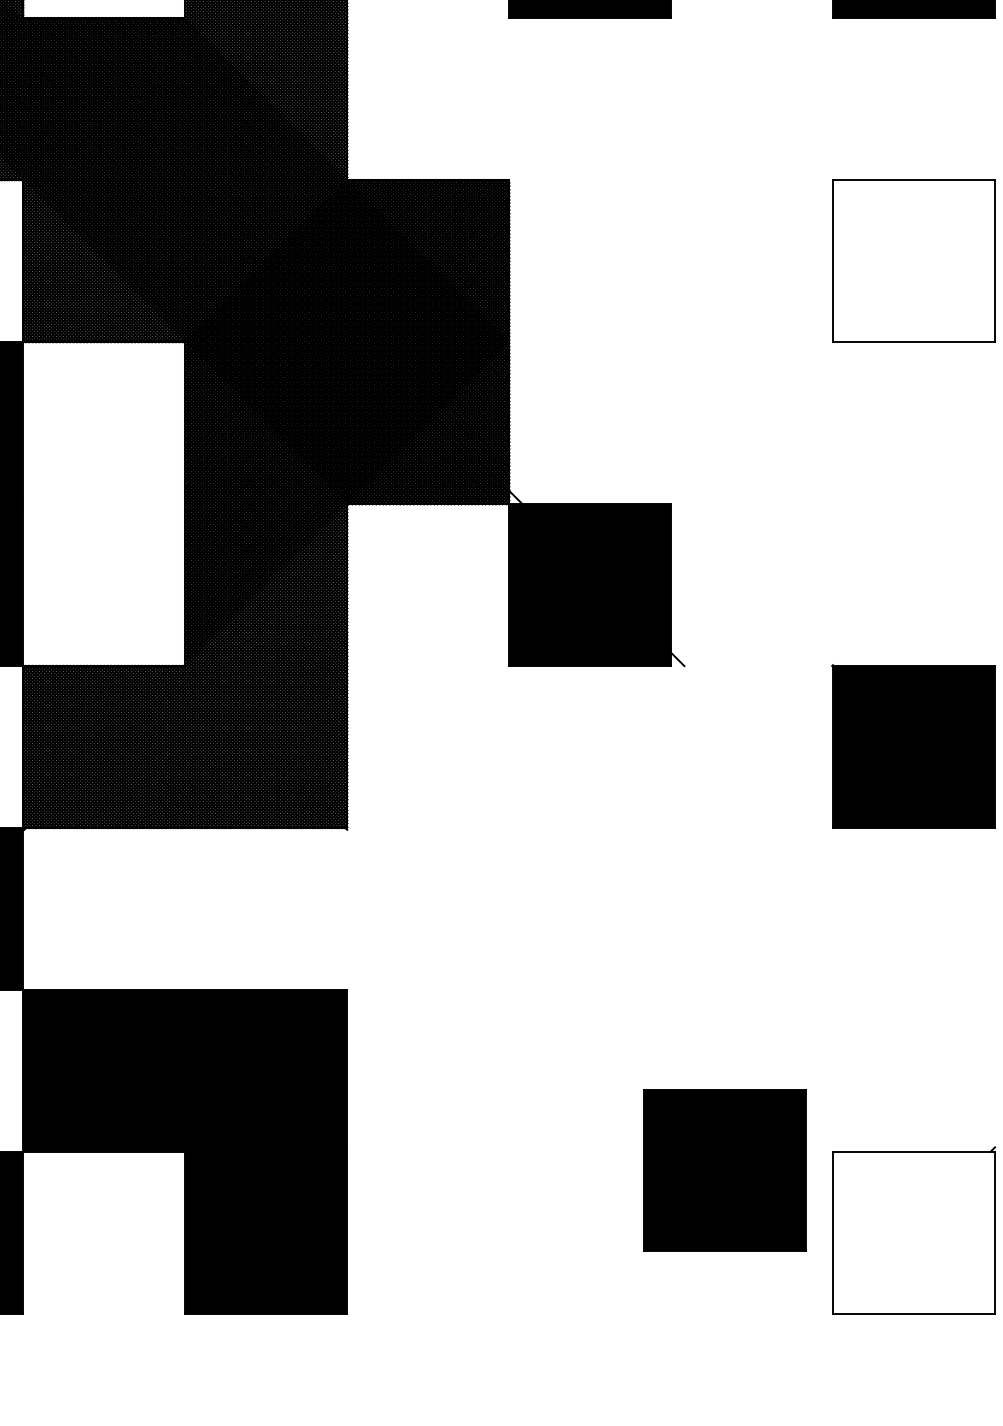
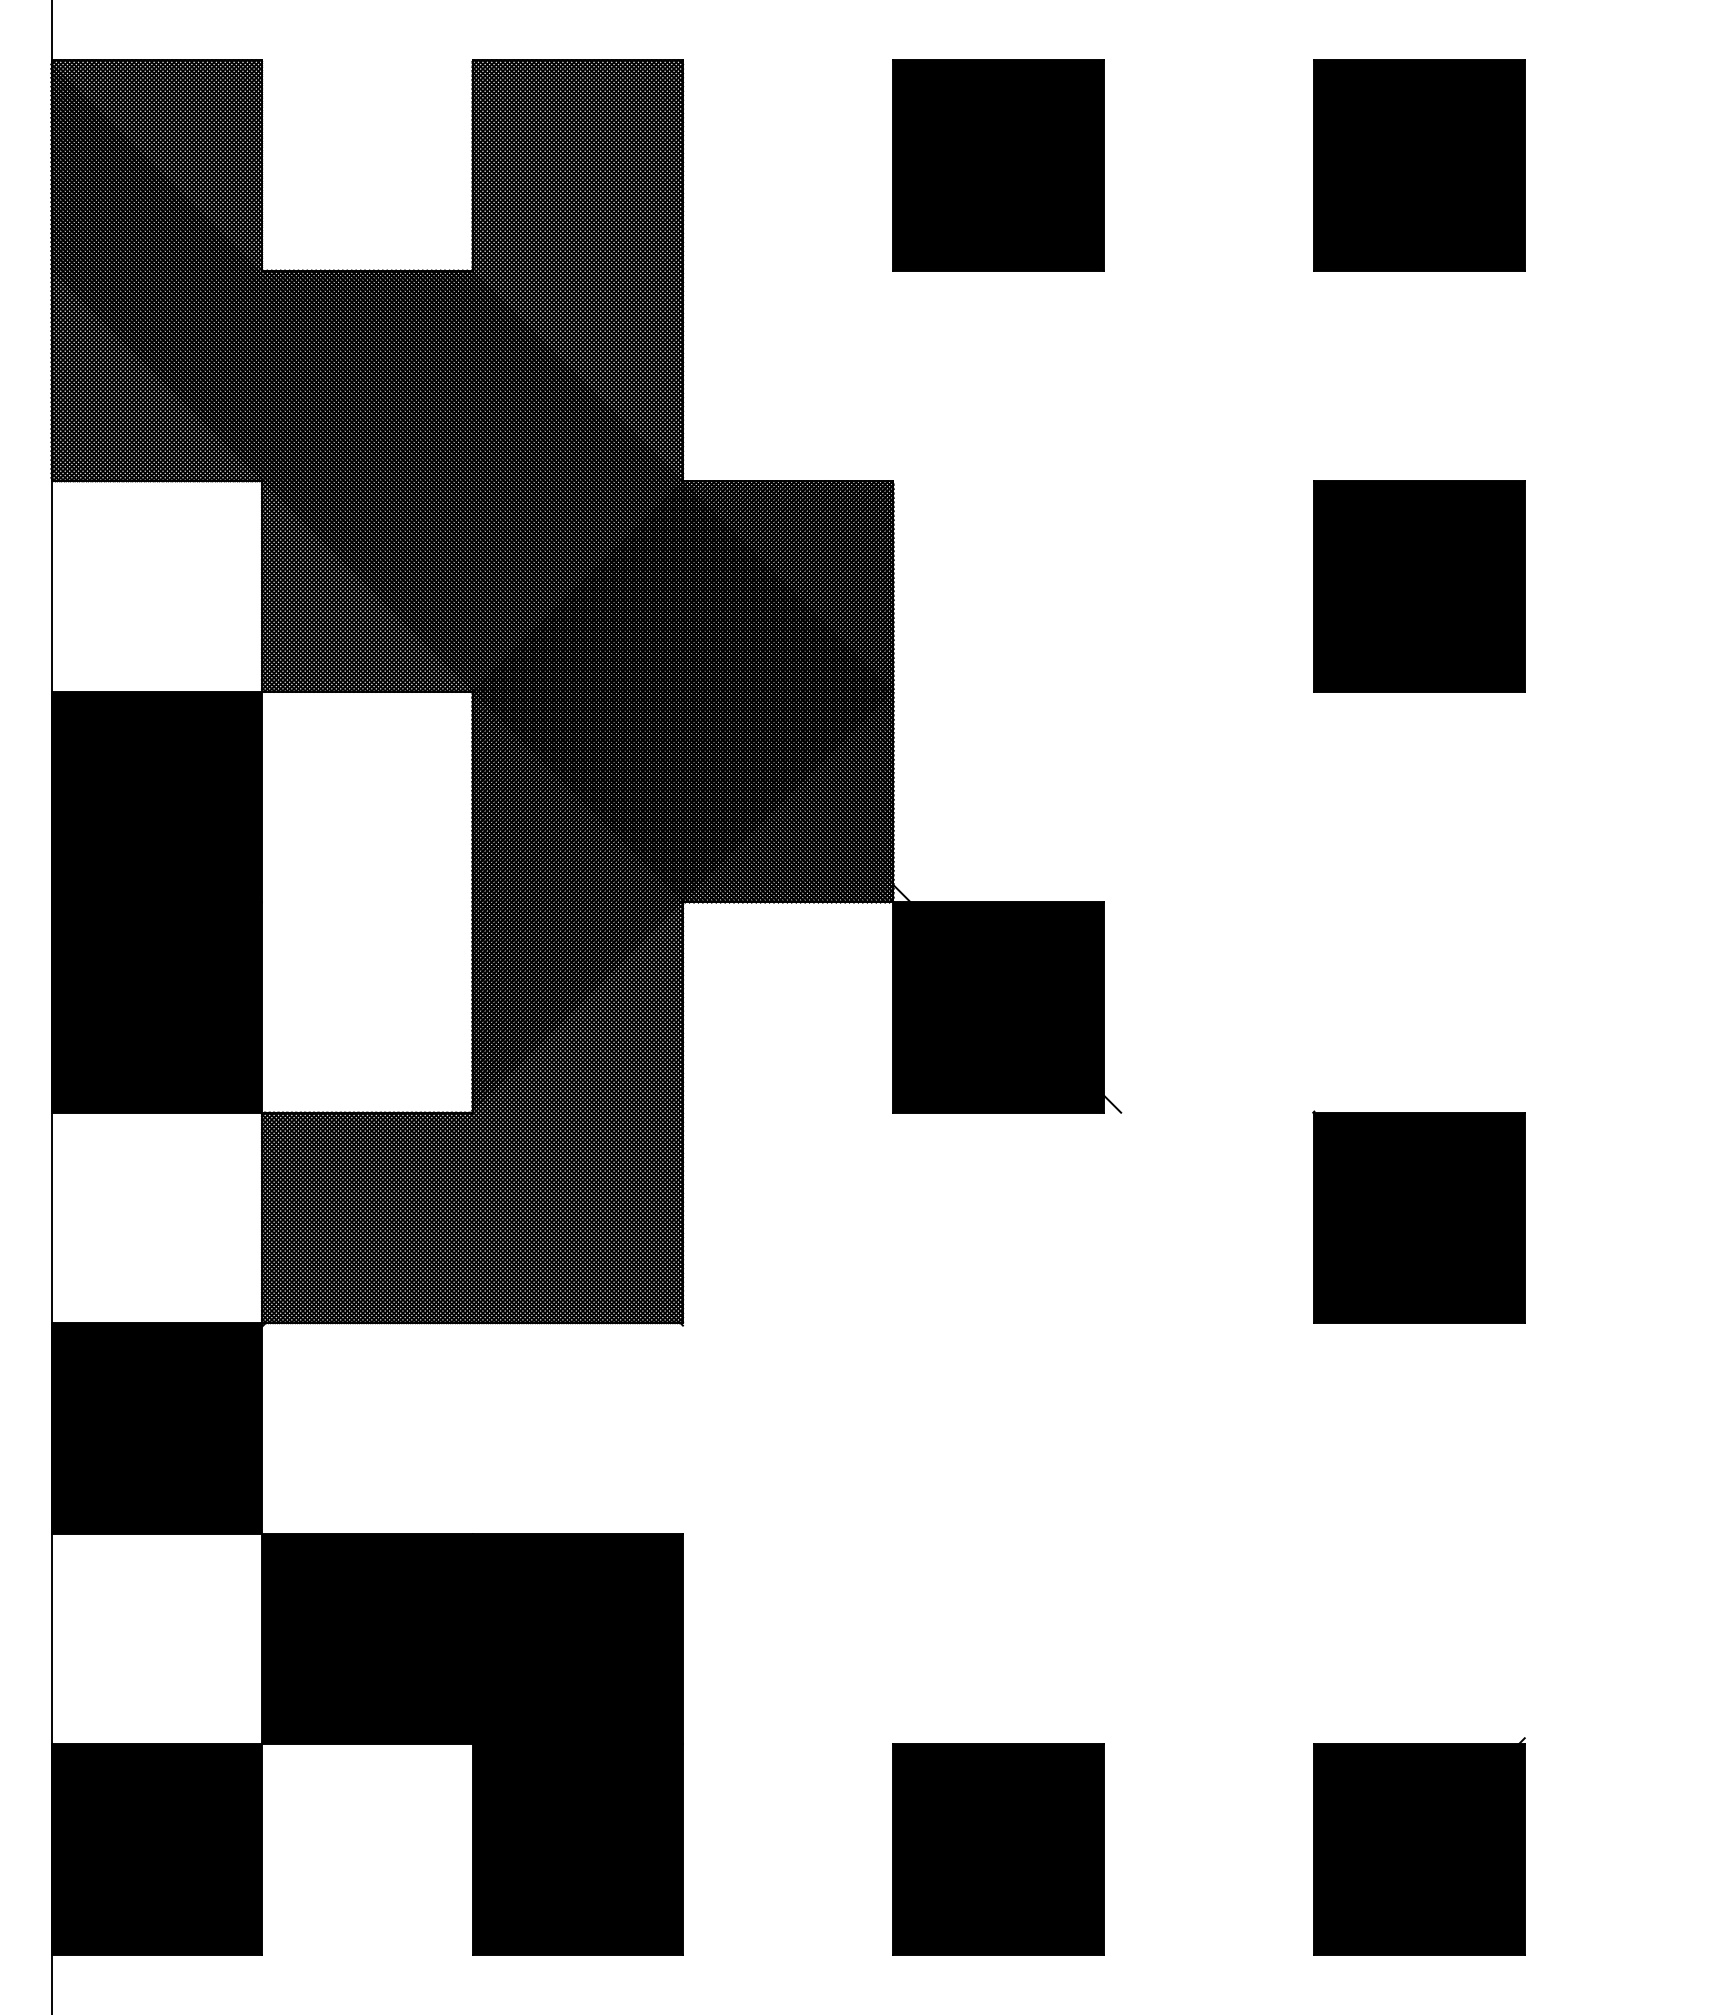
fill: (913, 261) -> (1419, 586), added
part: (724, 1170) -> (998, 1849), moved
fill: (913, 1232) -> (1419, 1849), added

